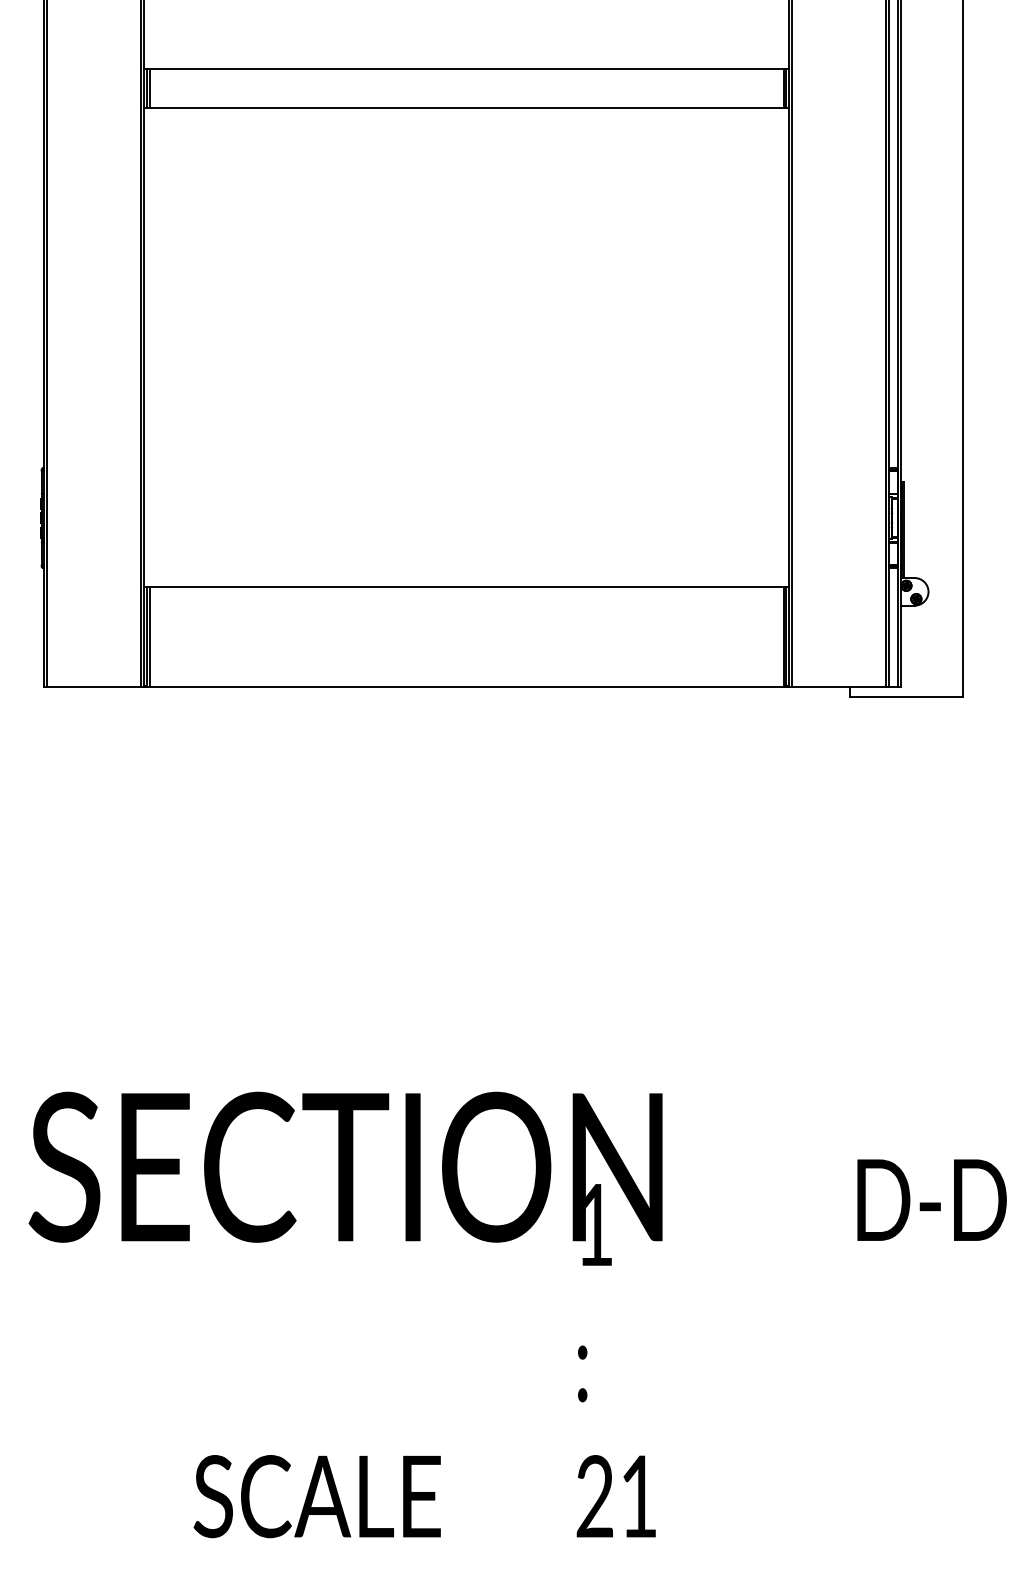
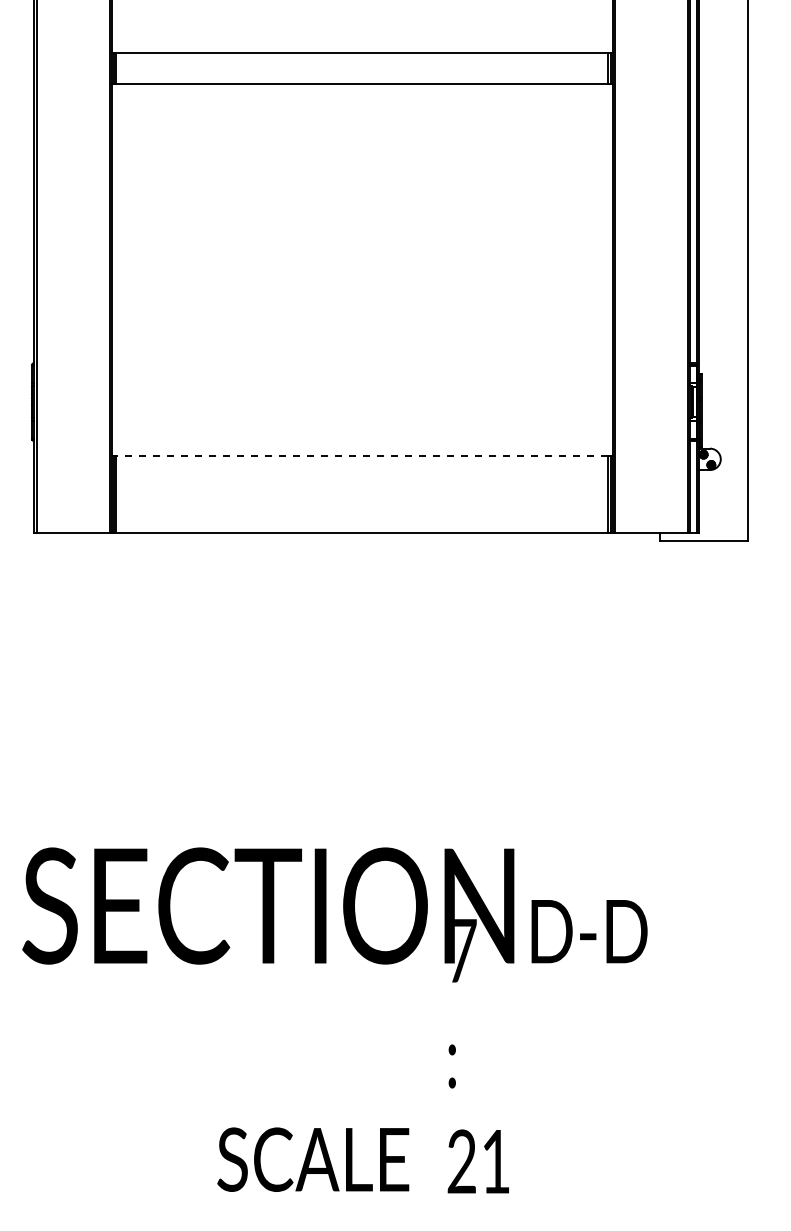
line: (465, 586) -> (361, 455), solid -> dashed
text: (931, 1200) -> (589, 931), moved
text: (598, 1224) -> (464, 950), 1 -> 7
text: (317, 1496) -> (313, 1159), moved

